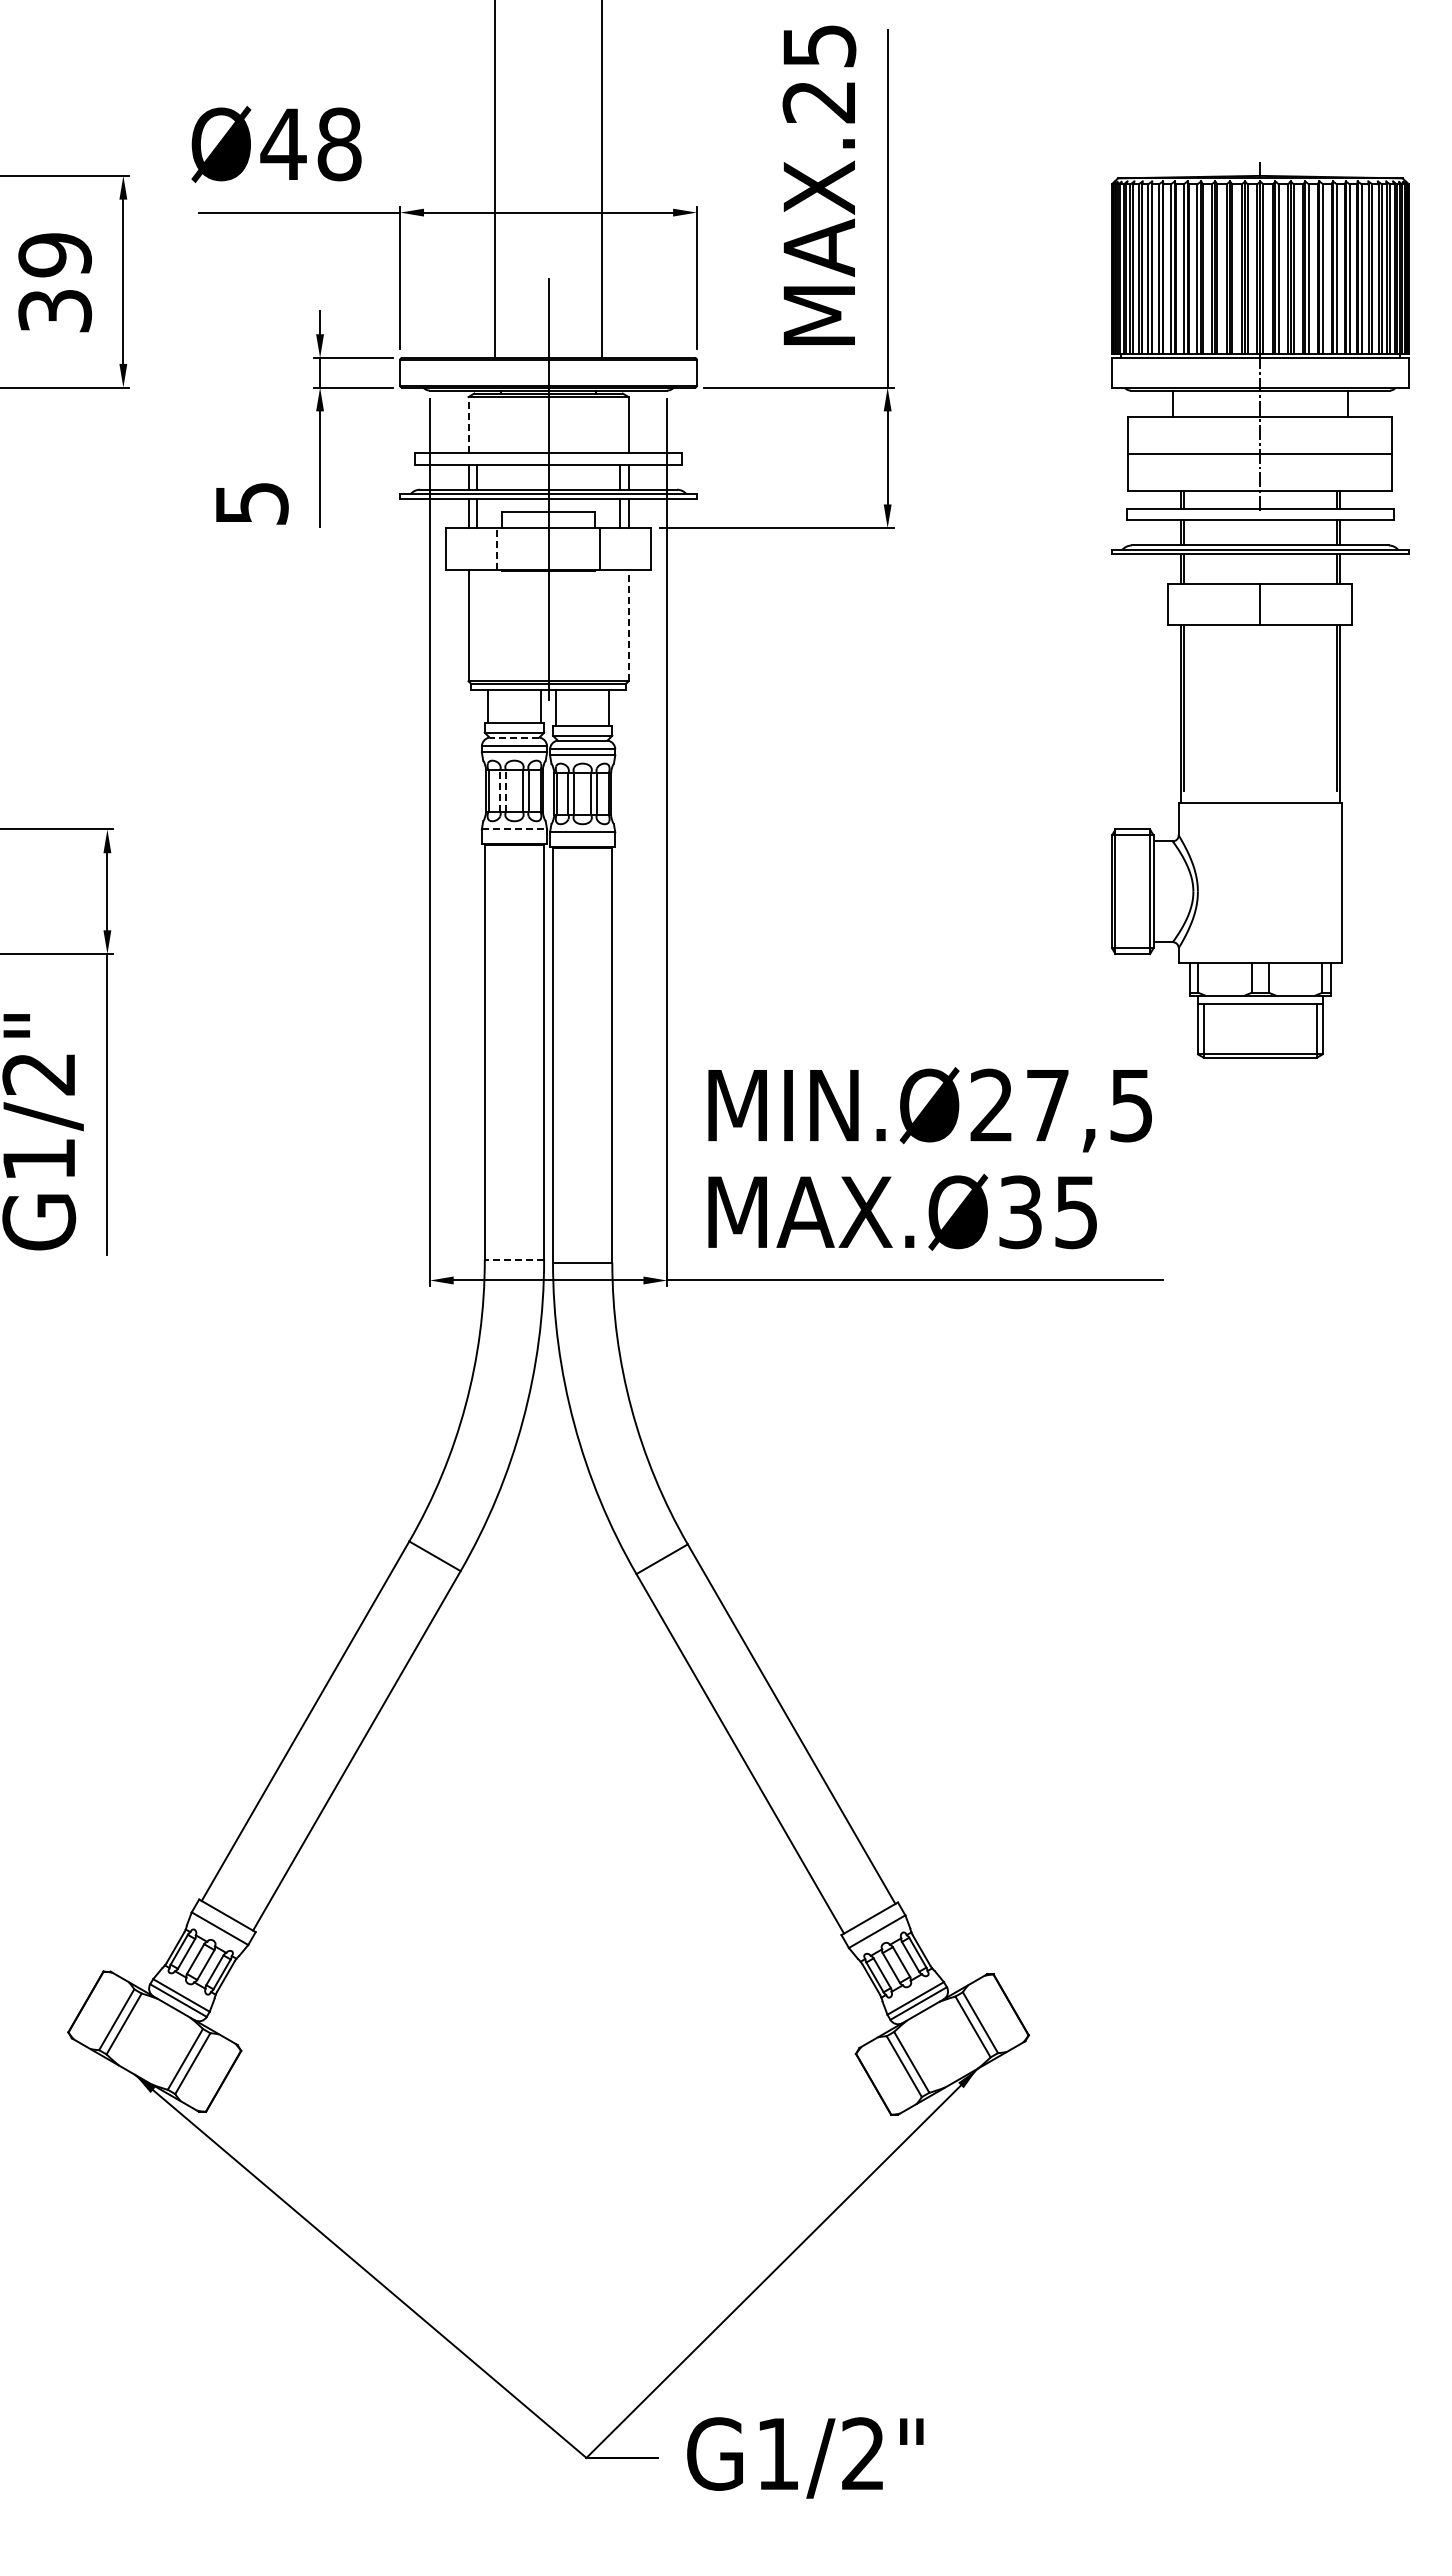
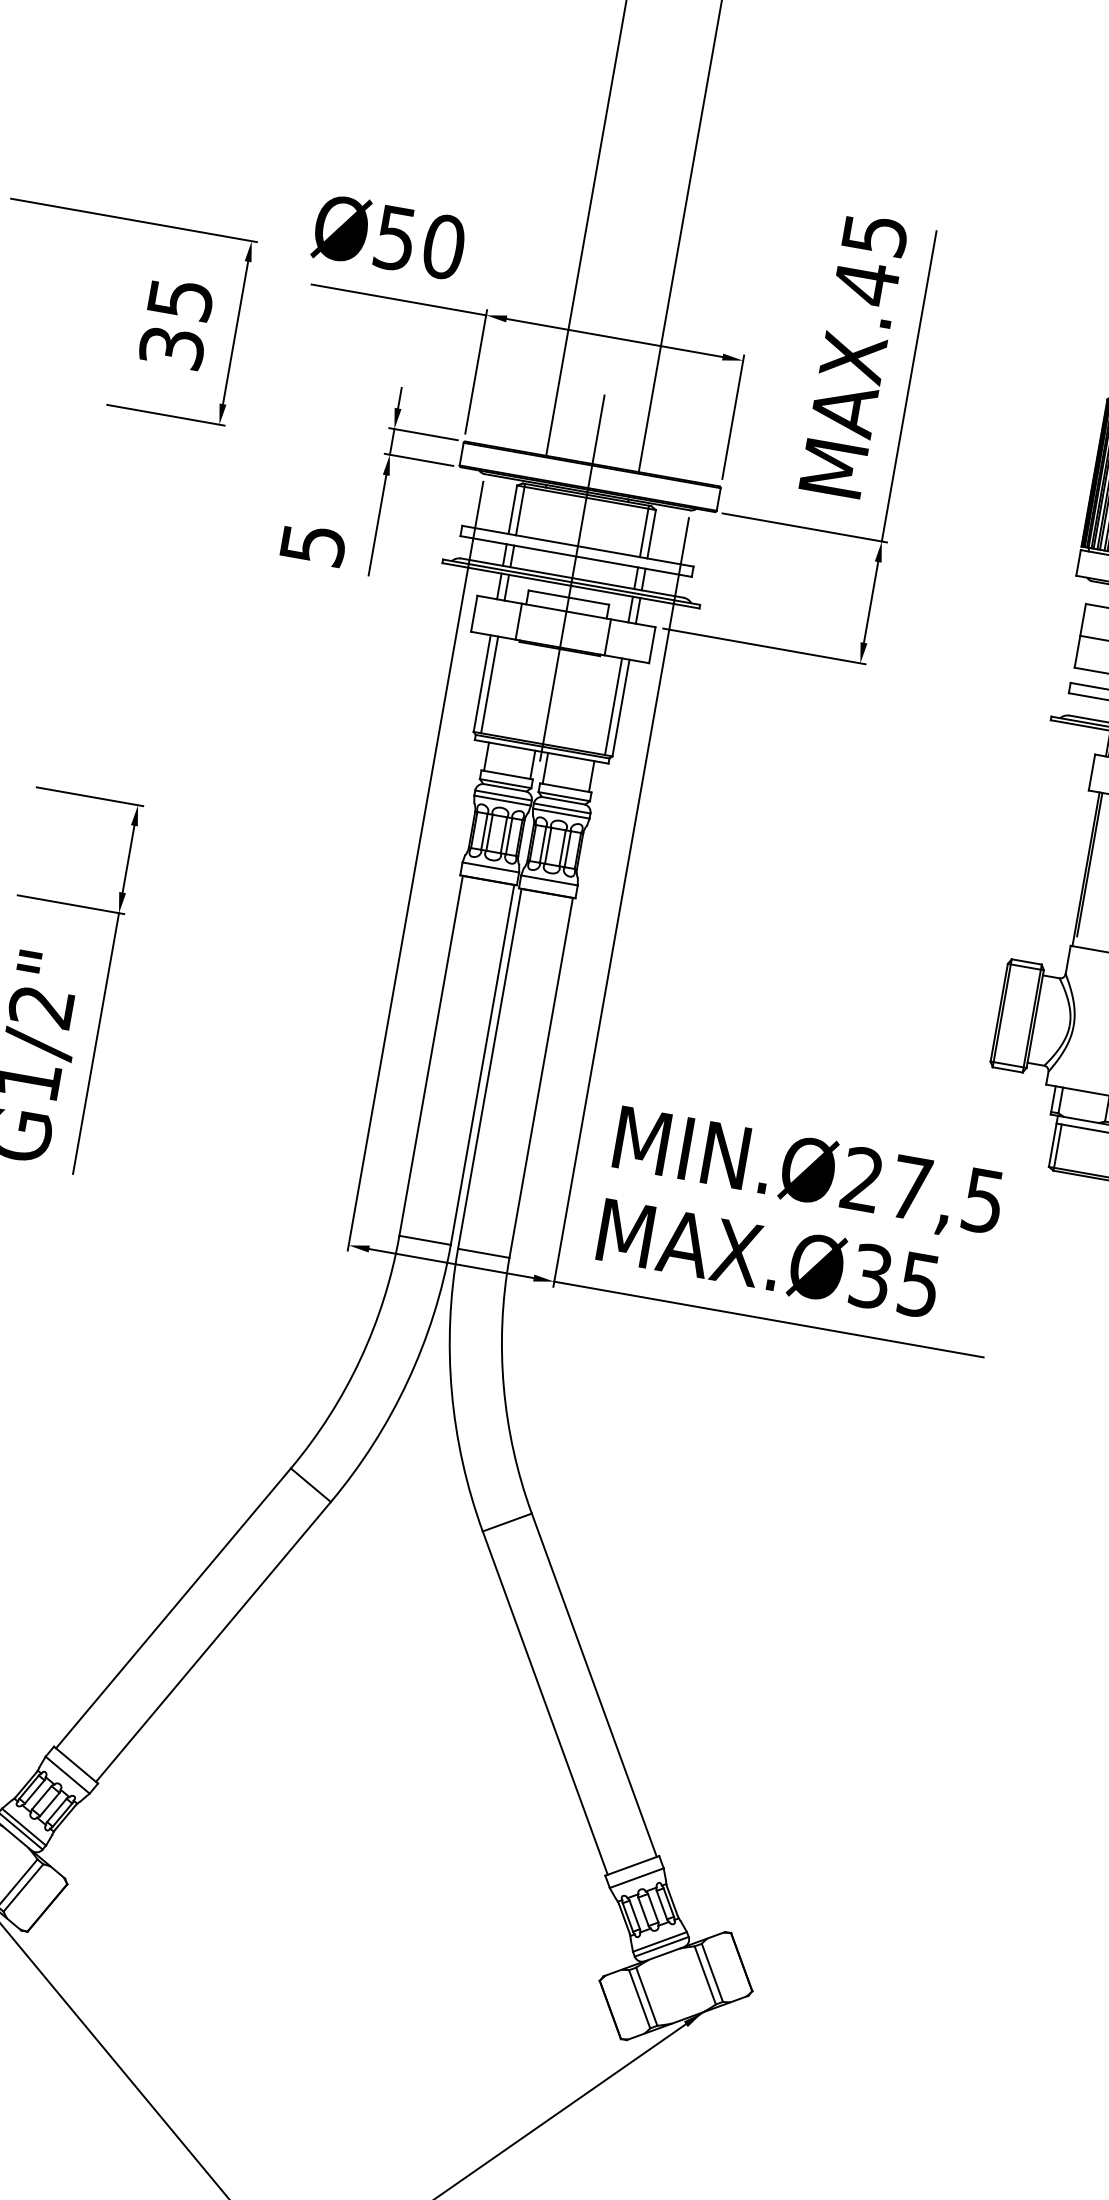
text: (818, 101) -> (865, 282), MAX.25 -> MAX.45
text: (310, 144) -> (418, 242), Ø48 -> Ø50
text: (54, 255) -> (179, 299), 39 -> 35
line: (477, 422) -> (521, 509), added
line: (620, 422) -> (644, 530), added
line: (468, 424) -> (512, 509), dashed -> solid
line: (497, 548) -> (519, 621), dashed -> solid
line: (477, 625) -> (489, 684), added
line: (620, 625) -> (613, 706), added
line: (628, 625) -> (620, 708), dashed -> solid
line: (514, 737) -> (504, 787), dashed -> solid
line: (500, 790) -> (484, 831), dashed -> solid
line: (506, 790) -> (489, 832), dashed -> solid
line: (514, 829) -> (490, 867), dashed -> solid
line: (514, 1259) -> (425, 1240), dashed -> solid

